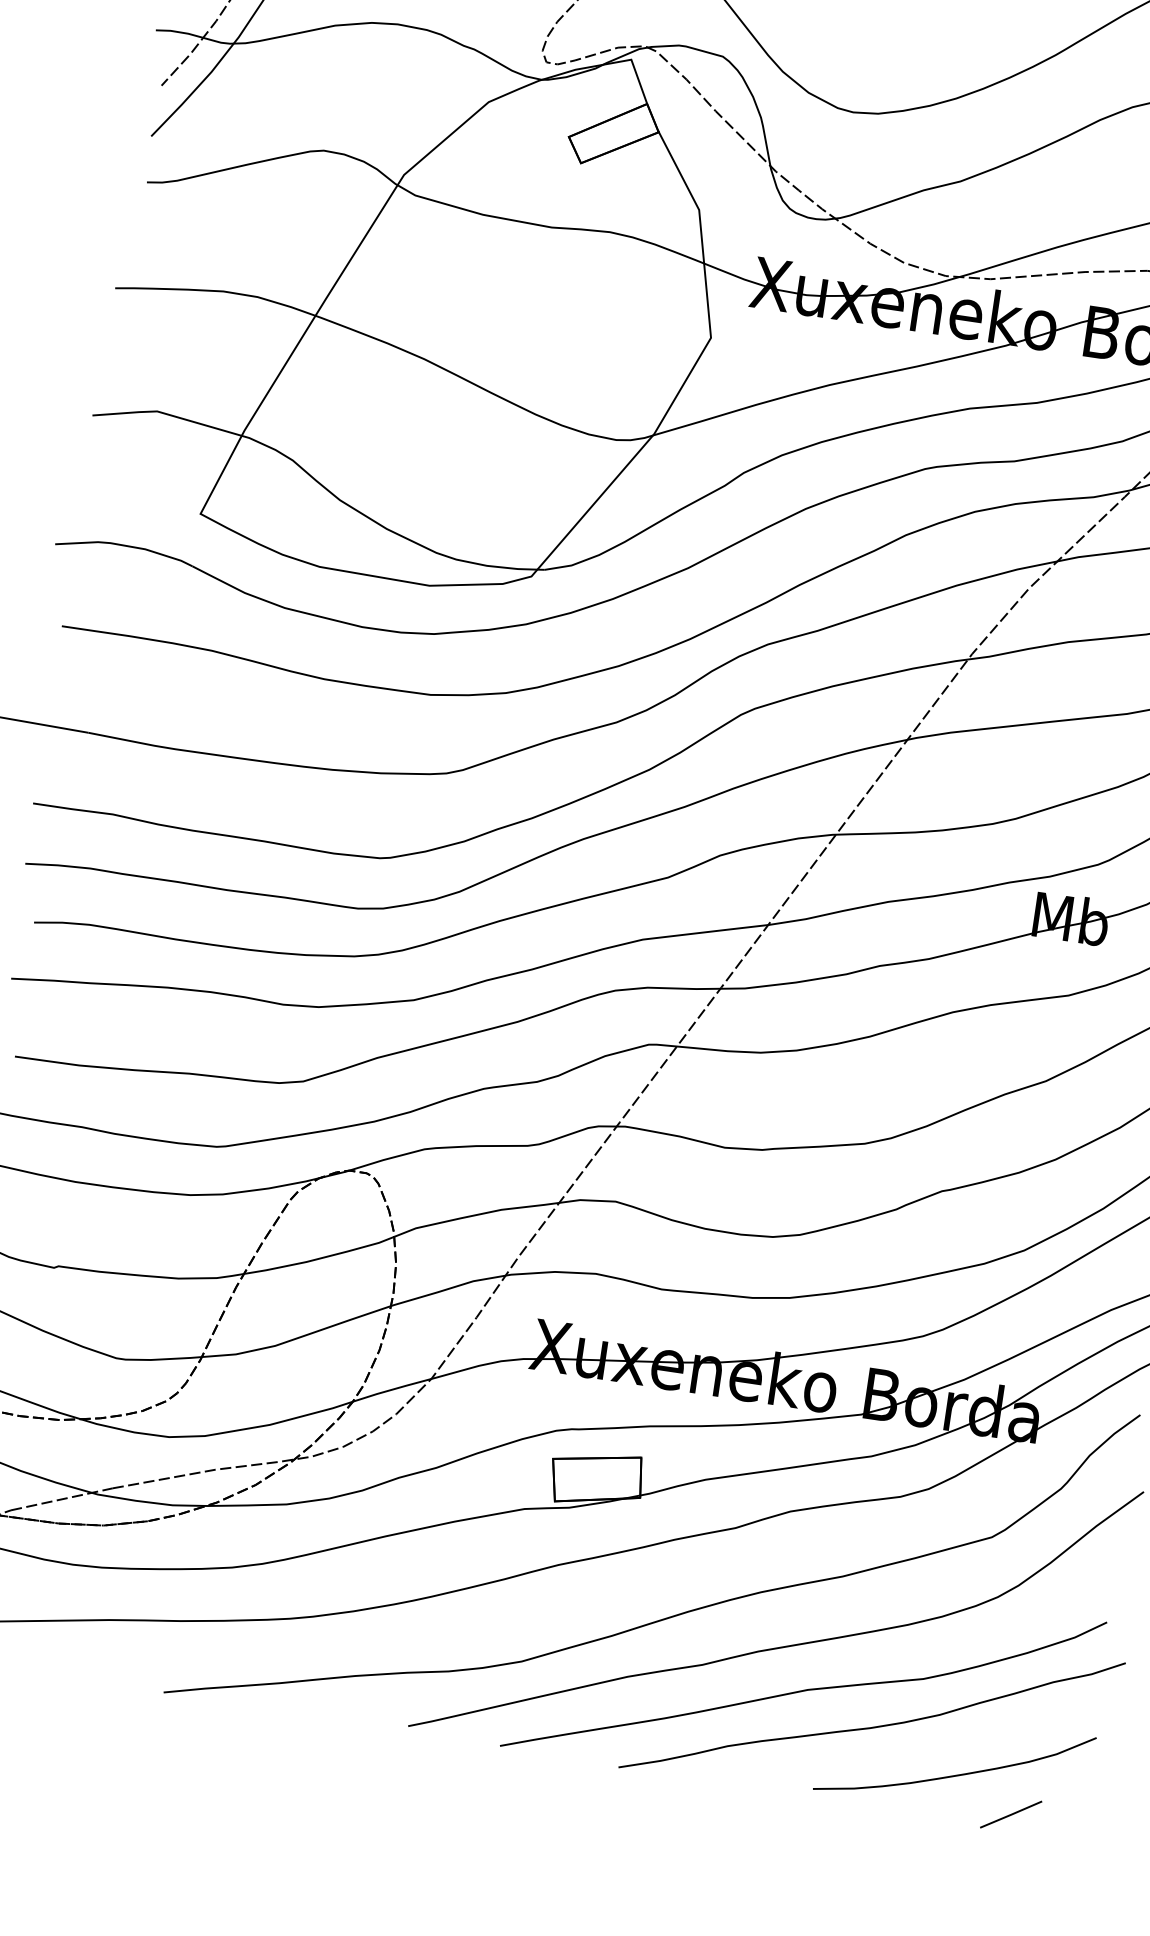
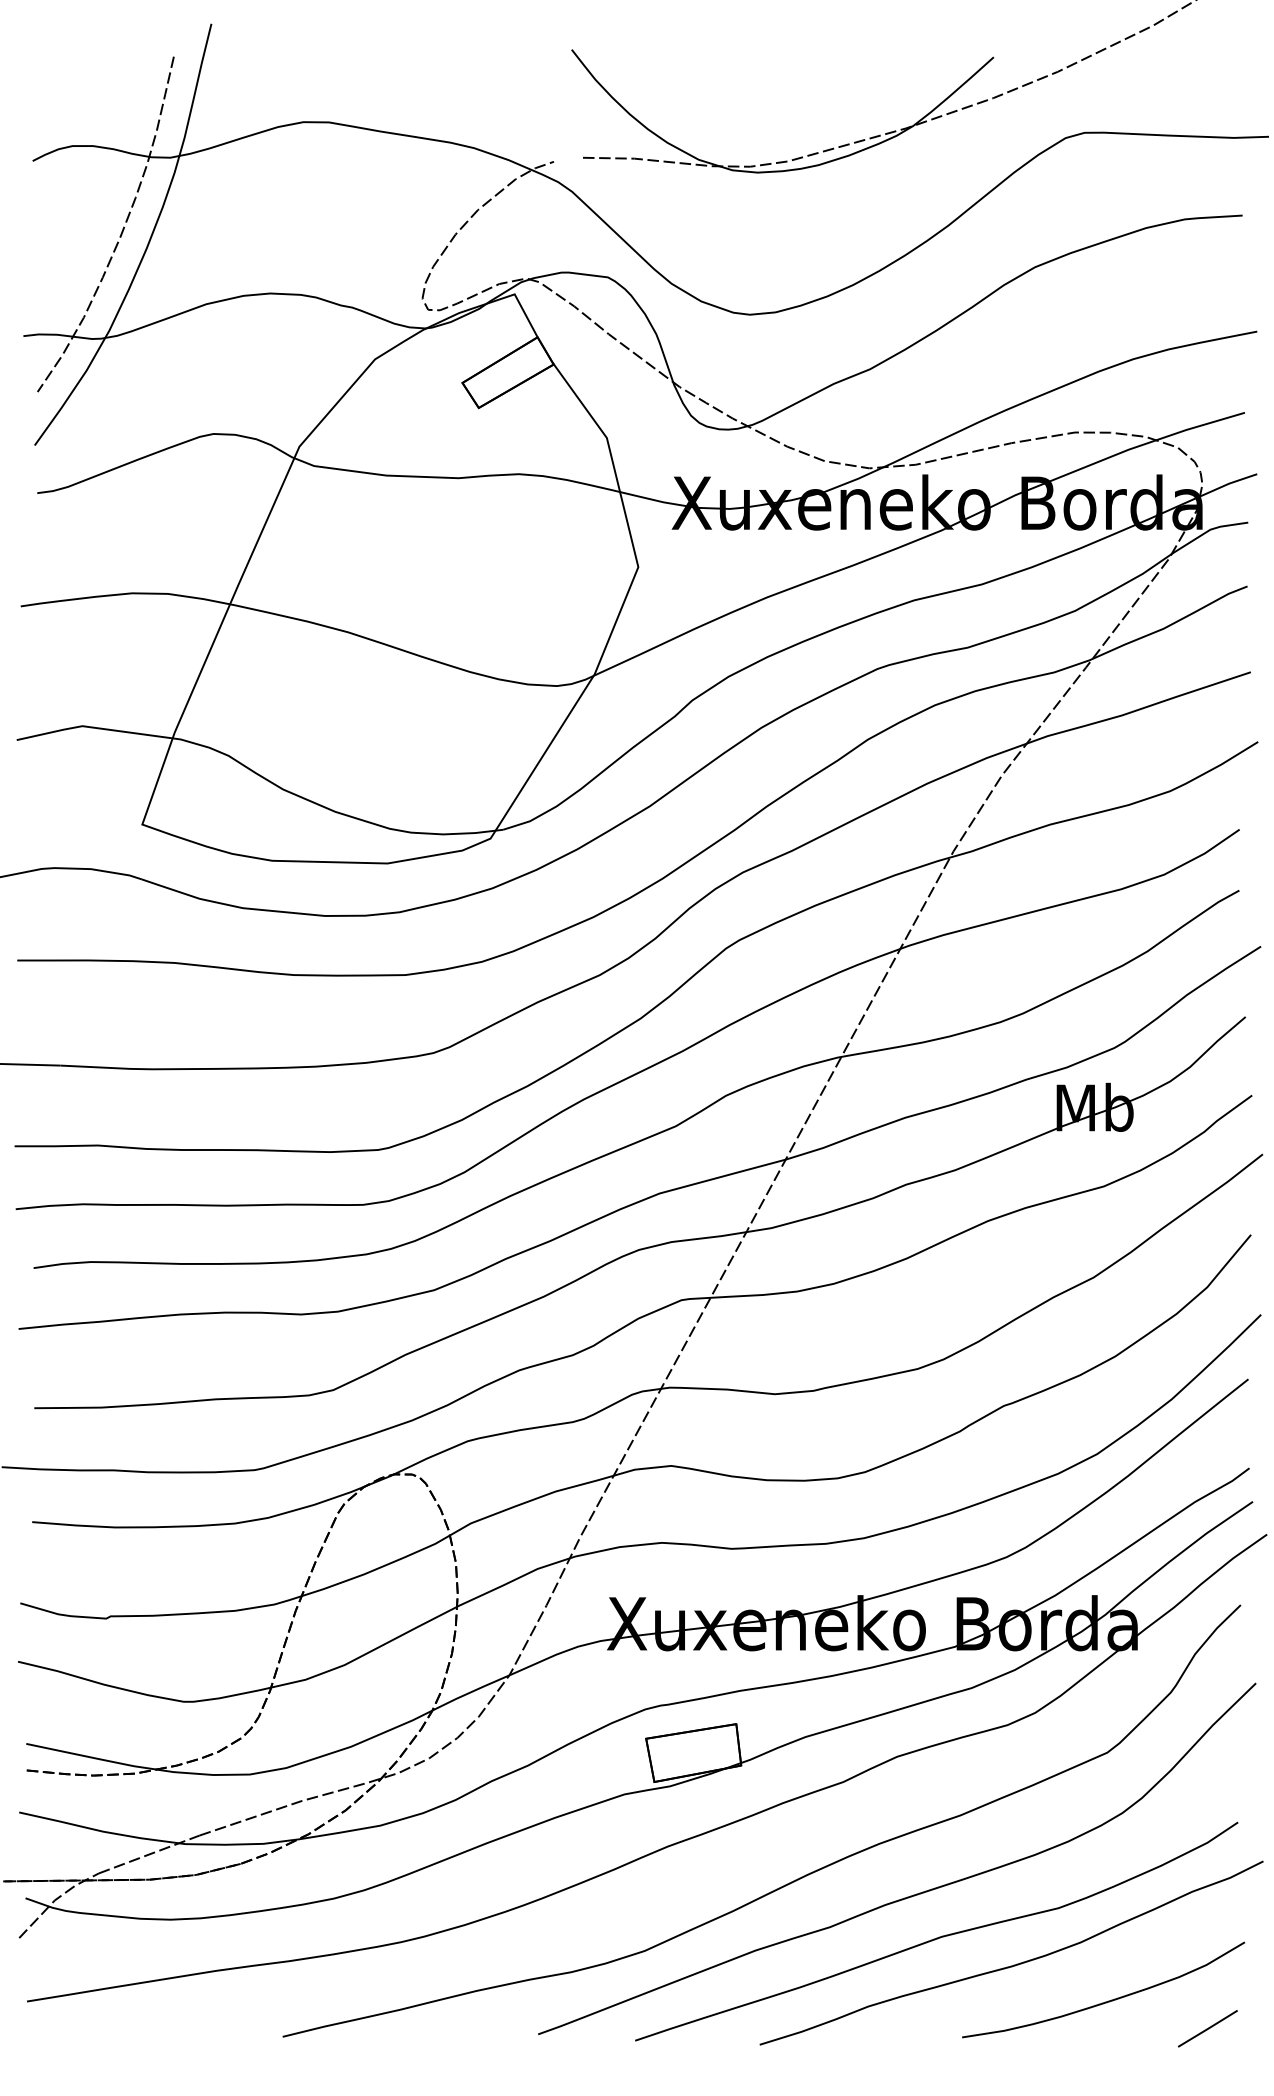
line: (1010, 1814) -> (1207, 2028), moved

